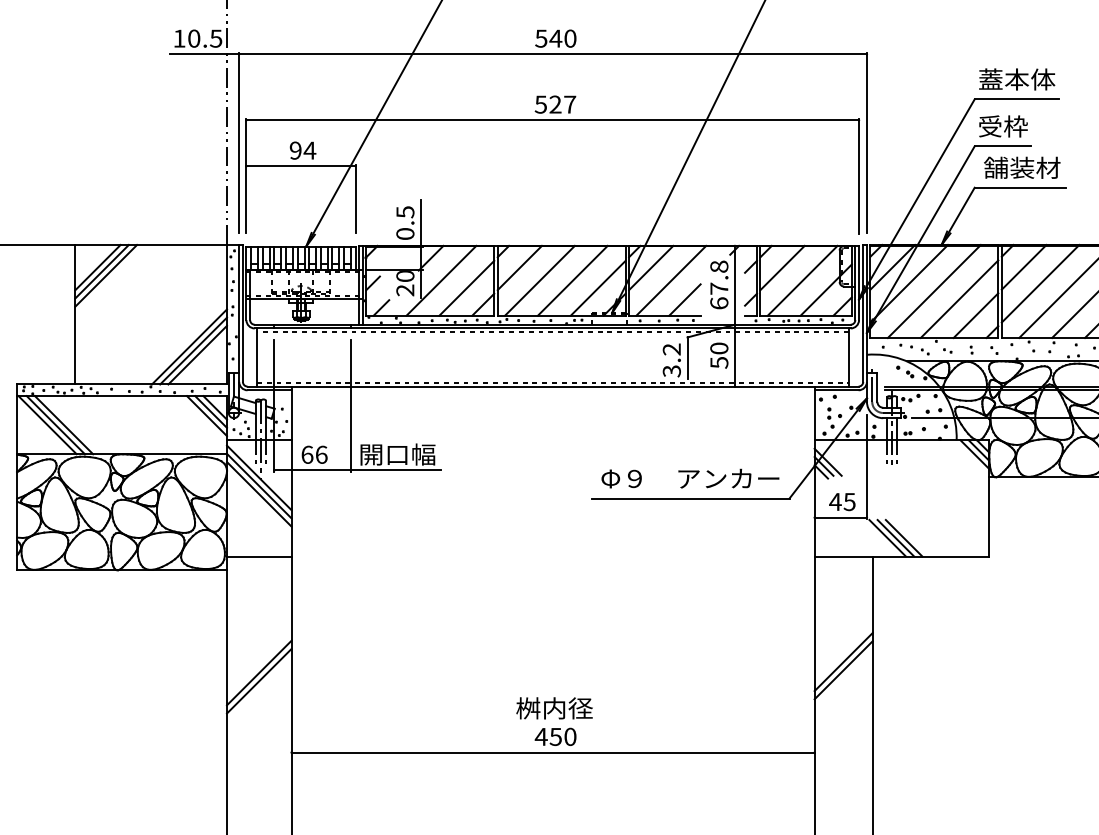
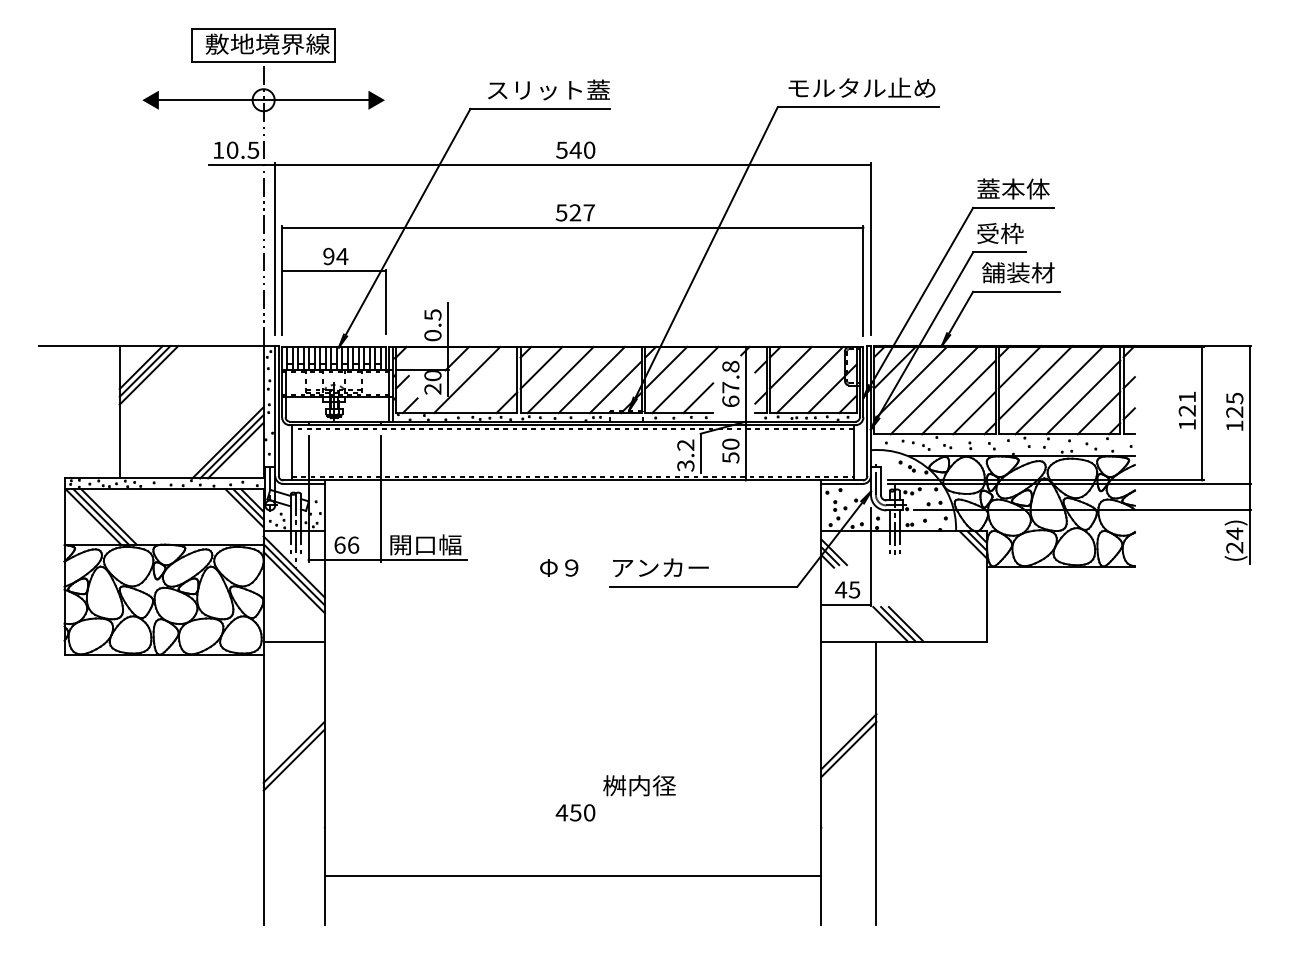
line: (467, 288) -> (491, 387), removed
text: (690, 478) -> (624, 567), moved
text: (554, 708) -> (639, 785), moved
line: (552, 752) -> (572, 875), moved

